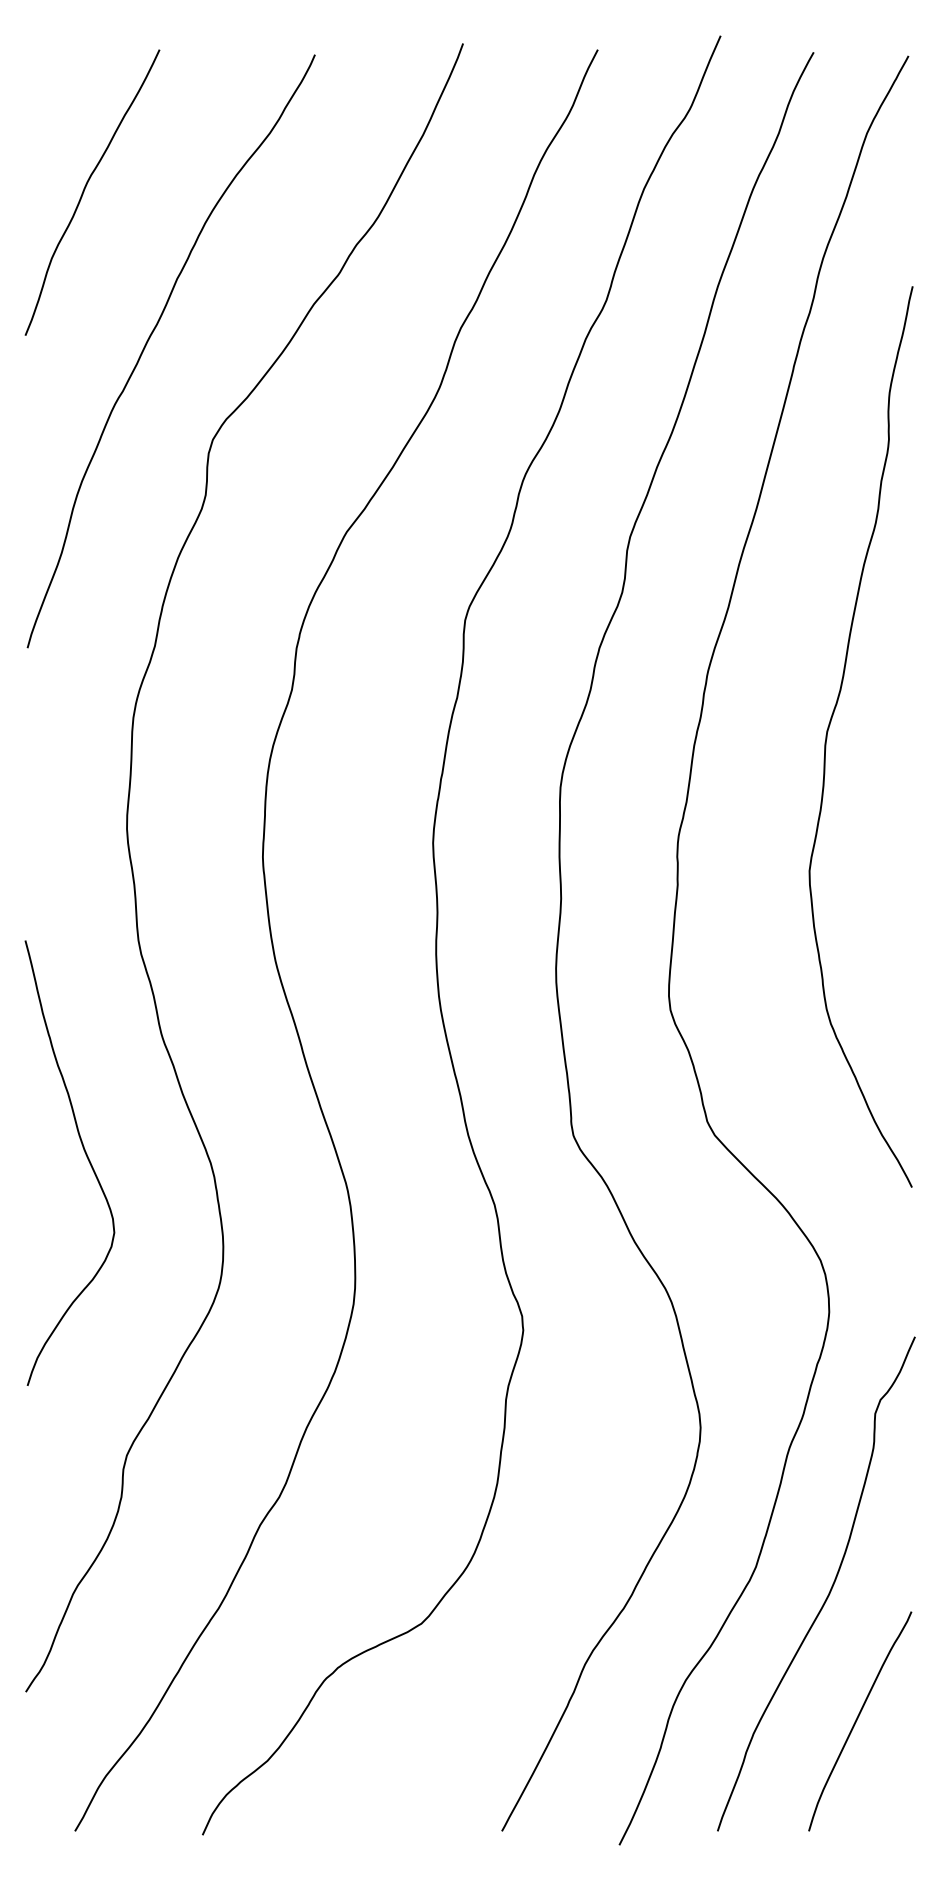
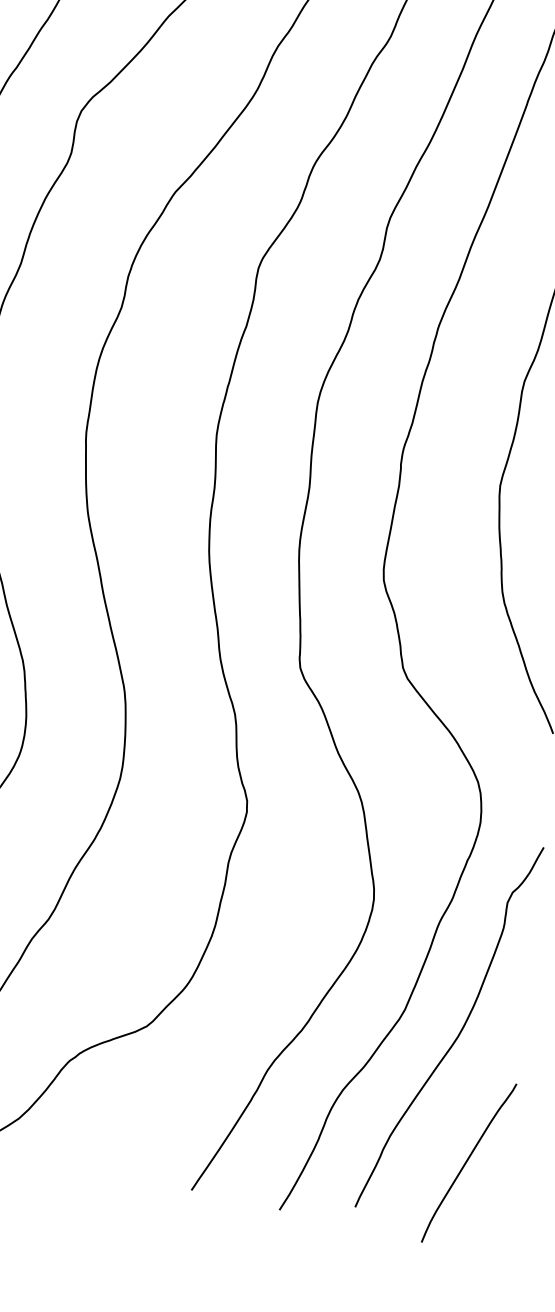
curve: (857, 1720) -> (467, 1162), moved

